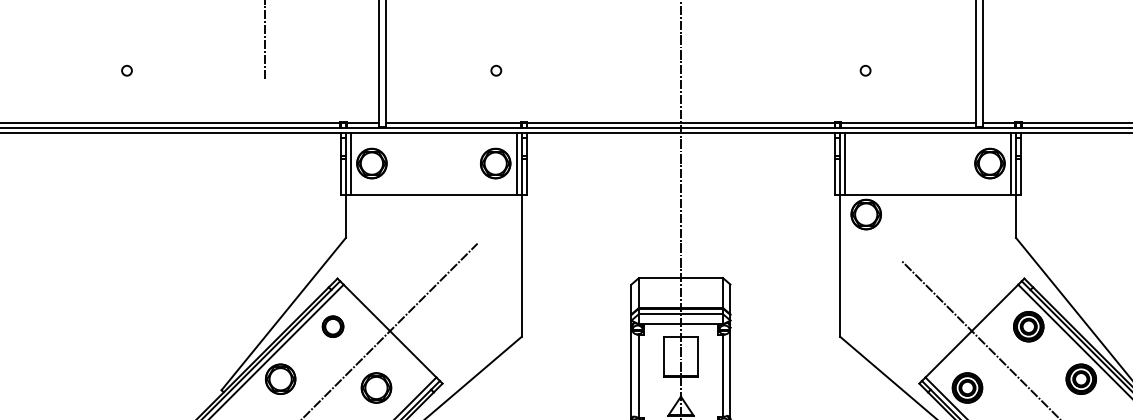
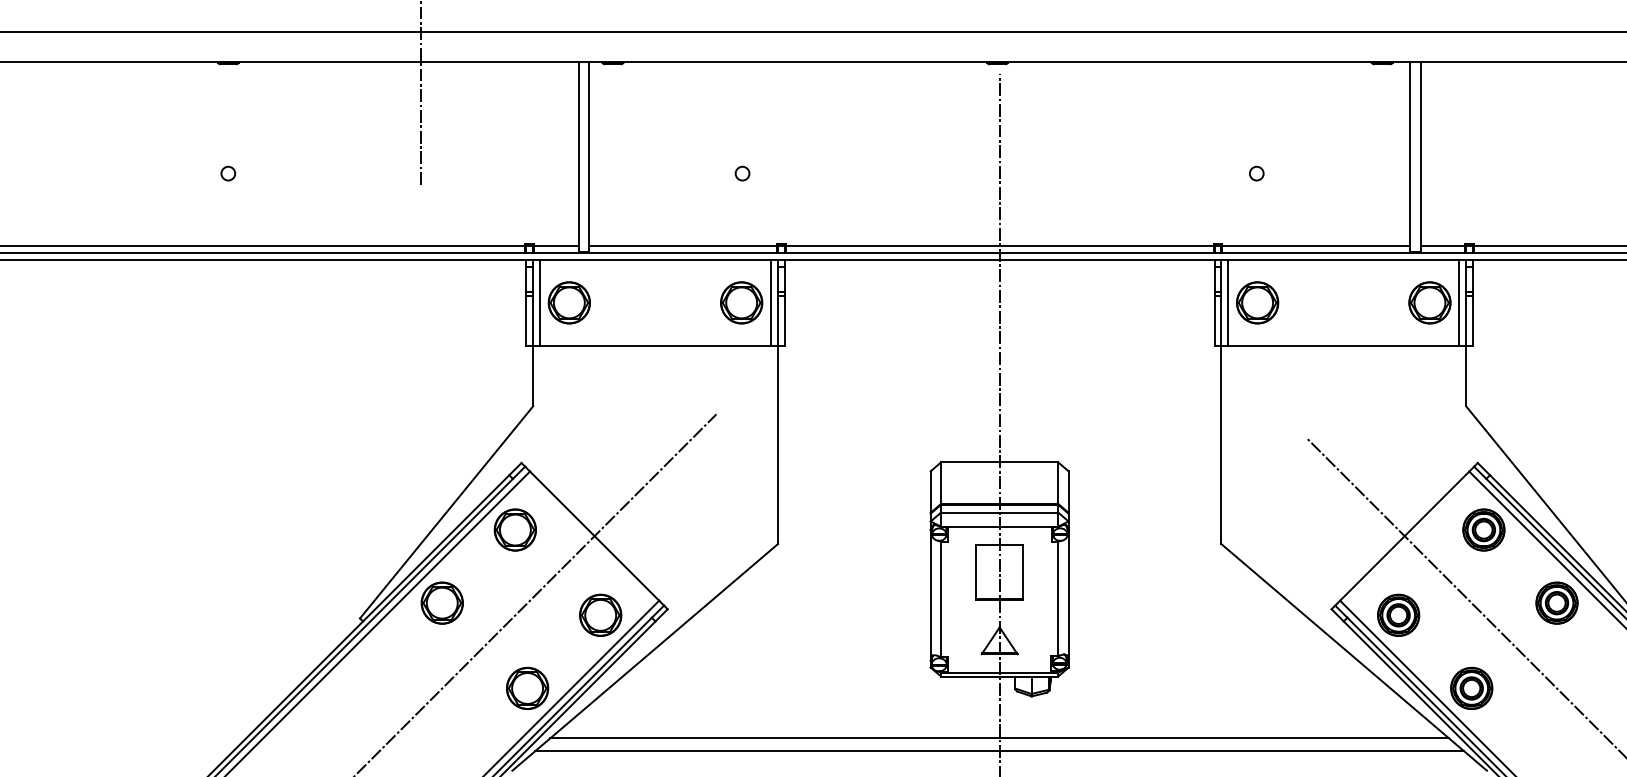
part: (866, 214) -> (1257, 302), moved
part: (332, 326) -> (514, 529), size x1.43
part: (376, 387) -> (600, 614), moved

